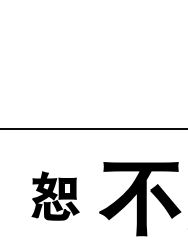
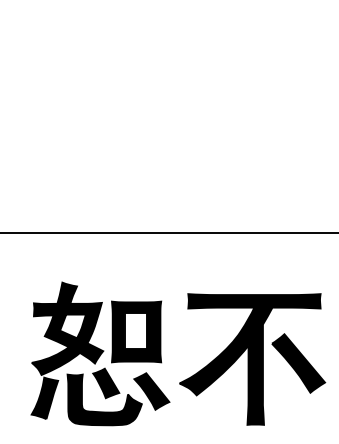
part: (55, 195) -> (100, 352), size x1.67

